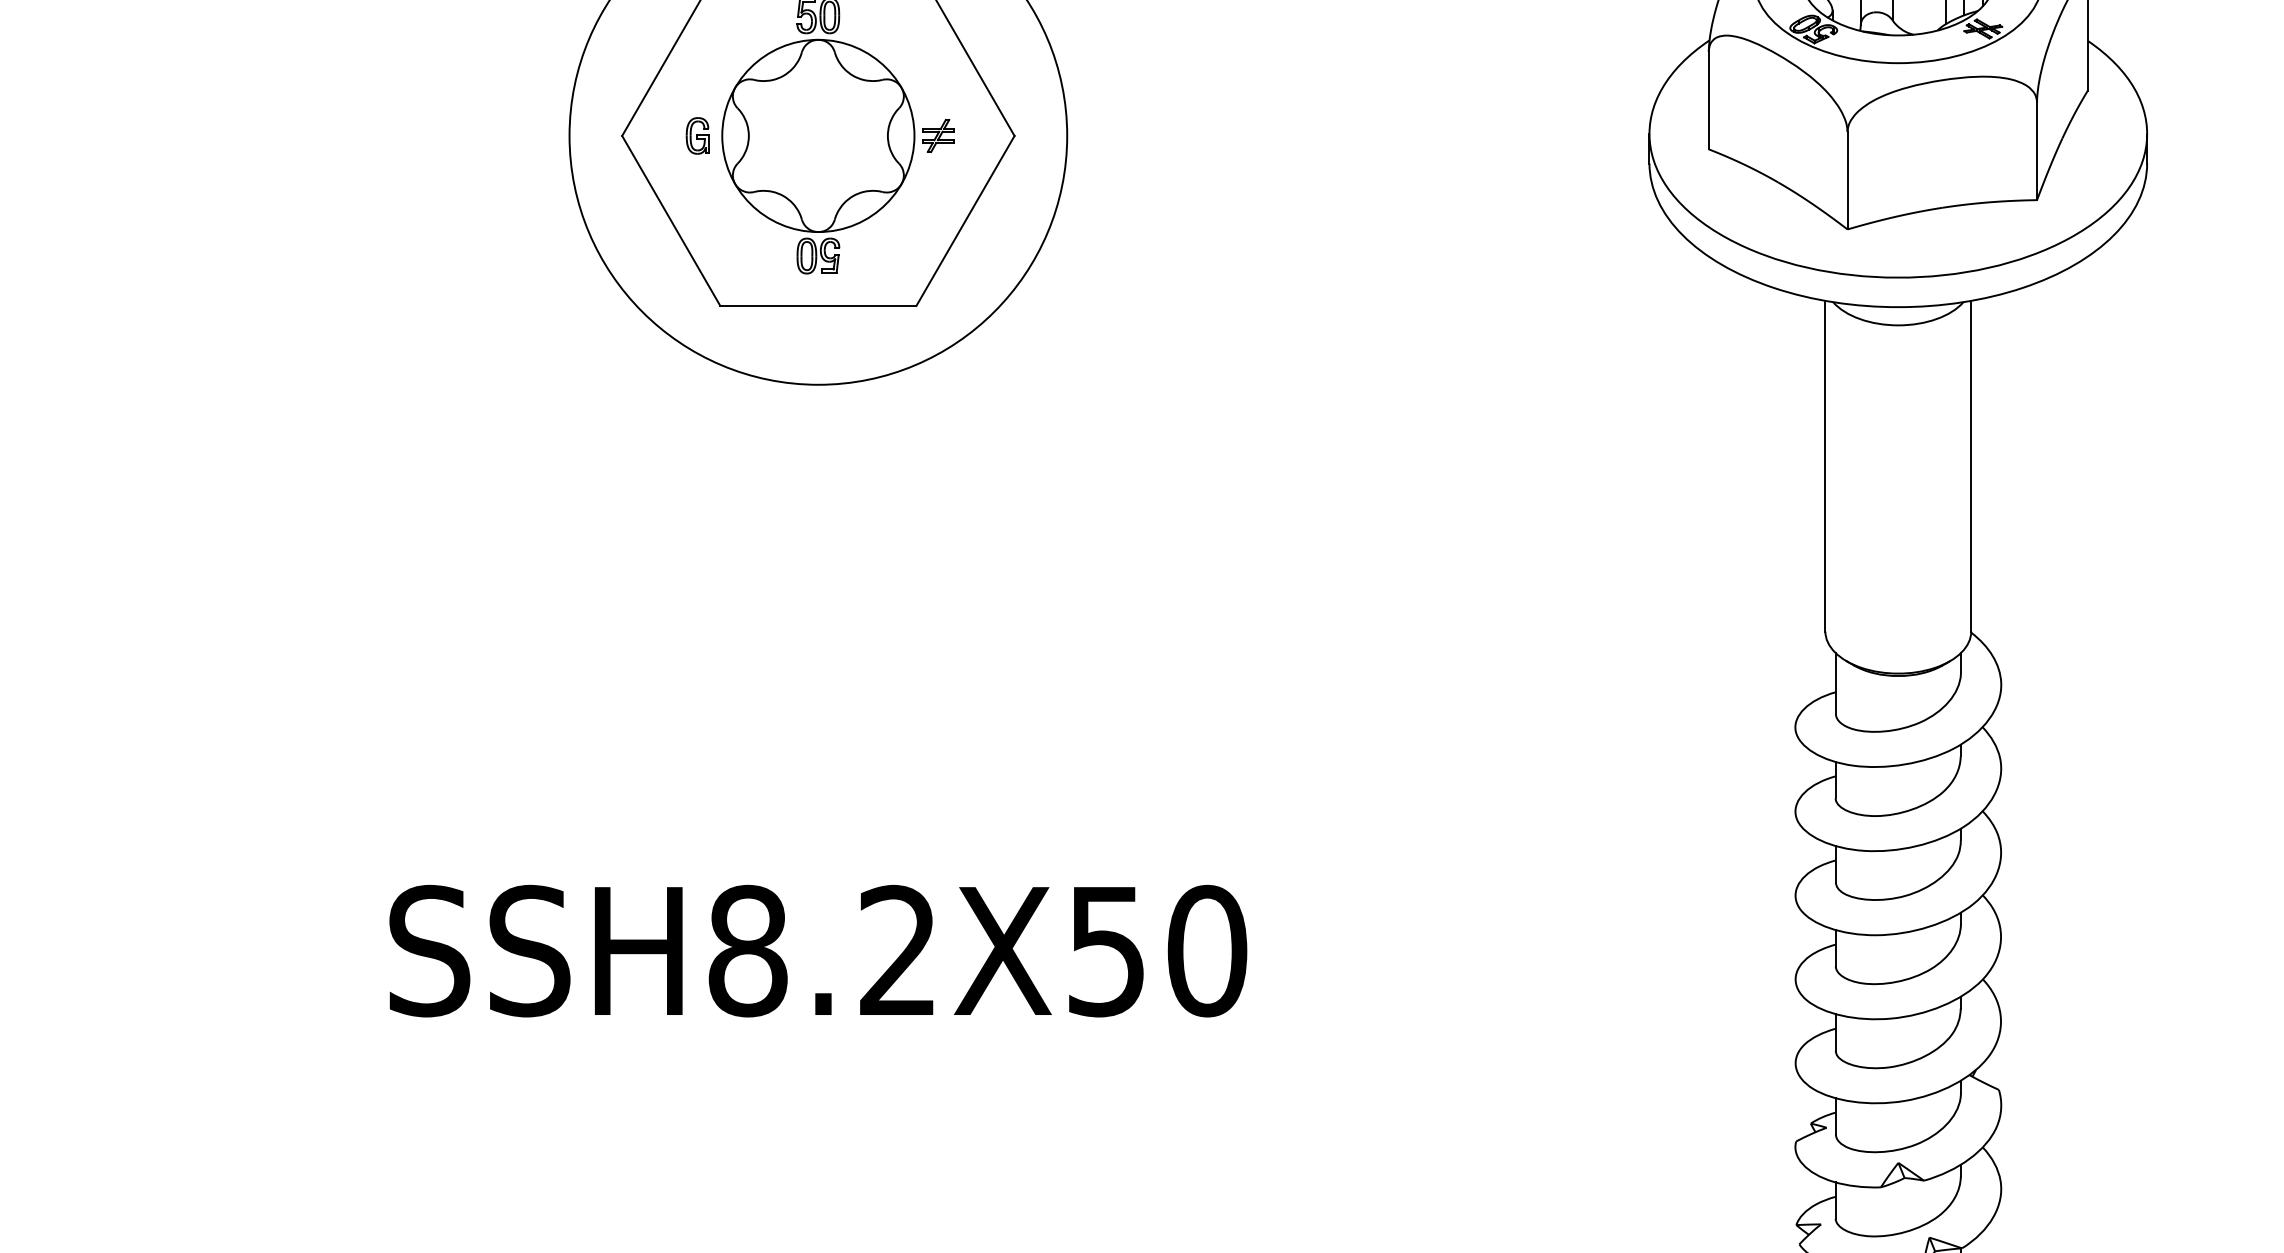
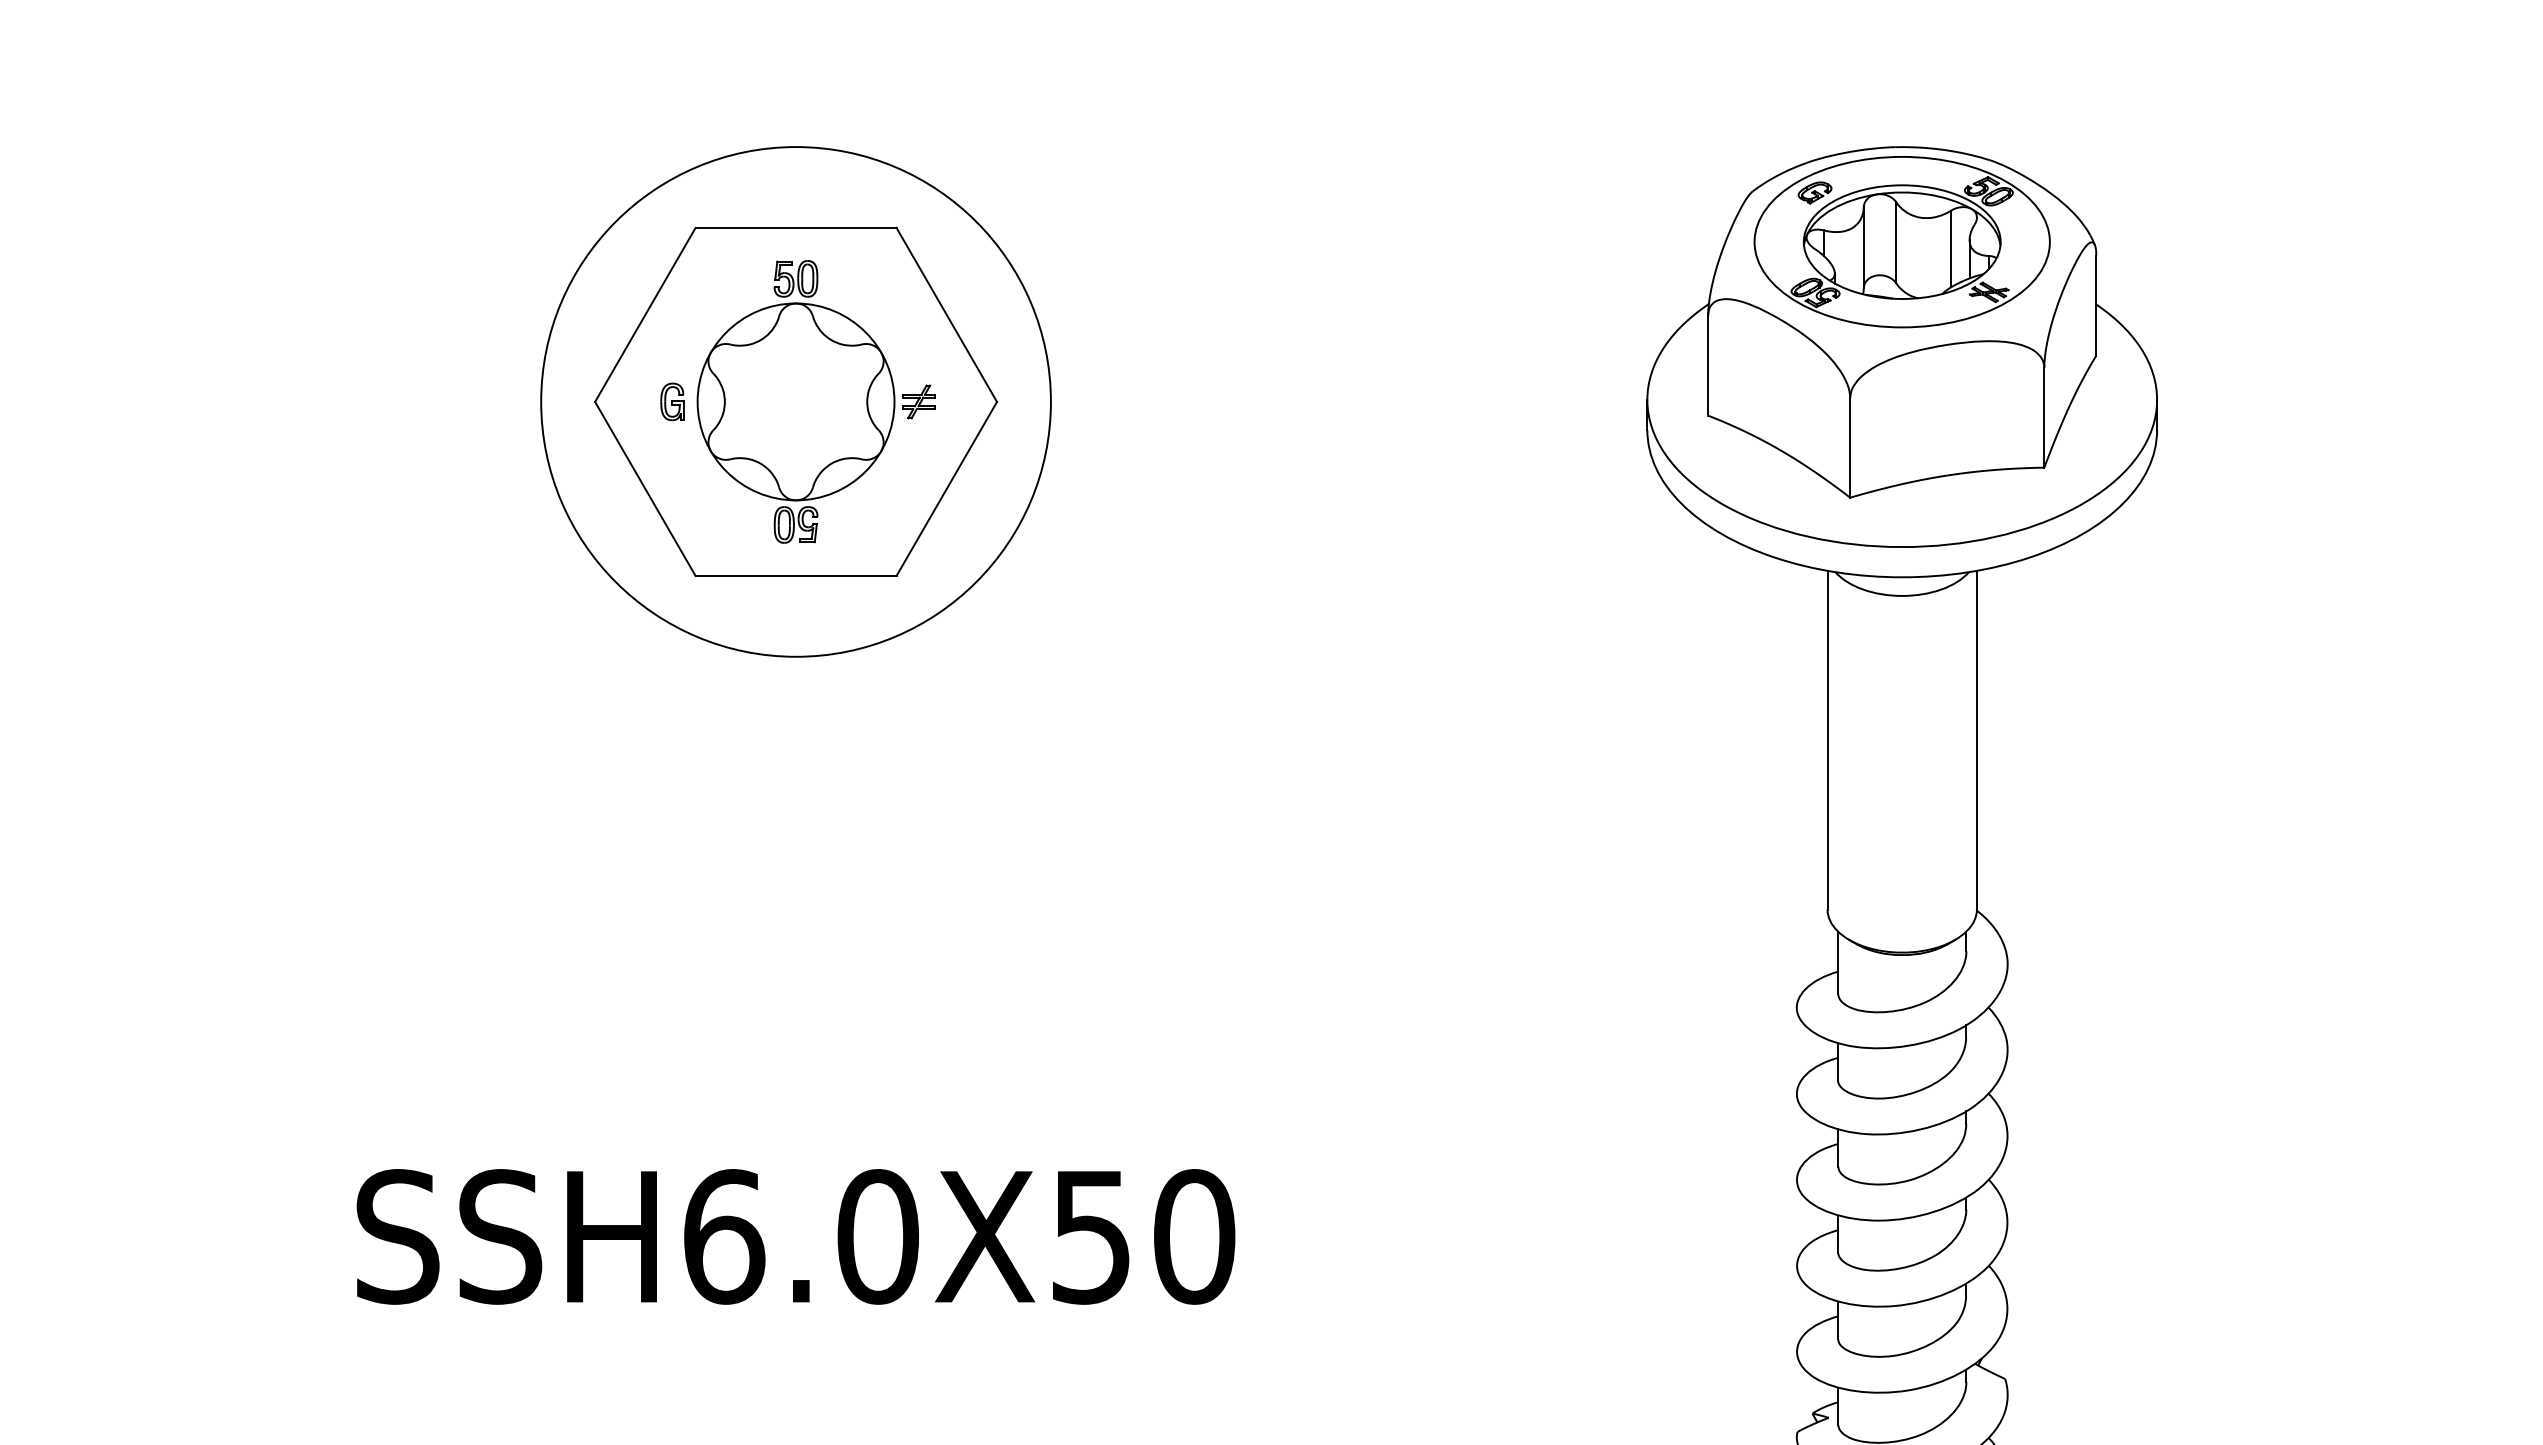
text: (822, 950) -> (800, 1236), SSH8.2X50 -> SSH6.0X50

